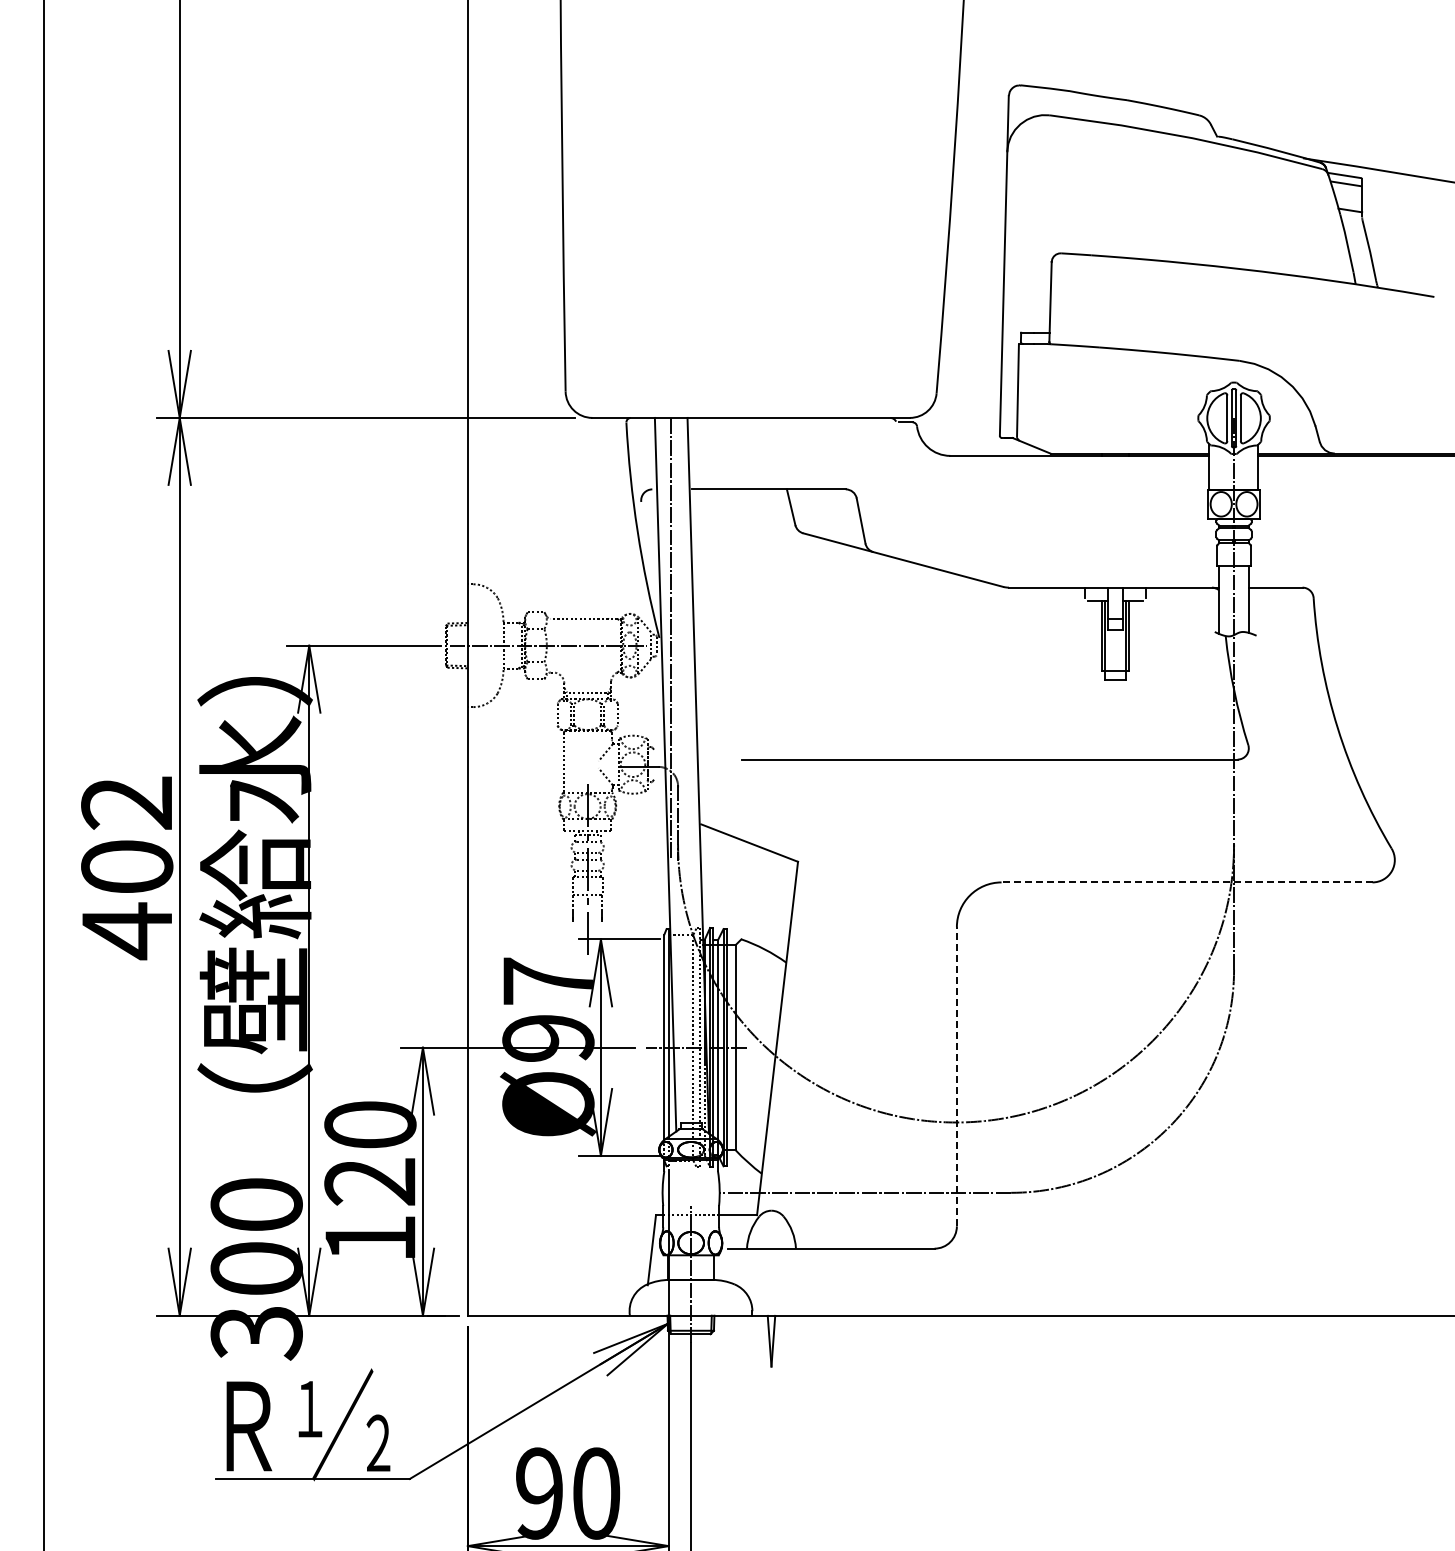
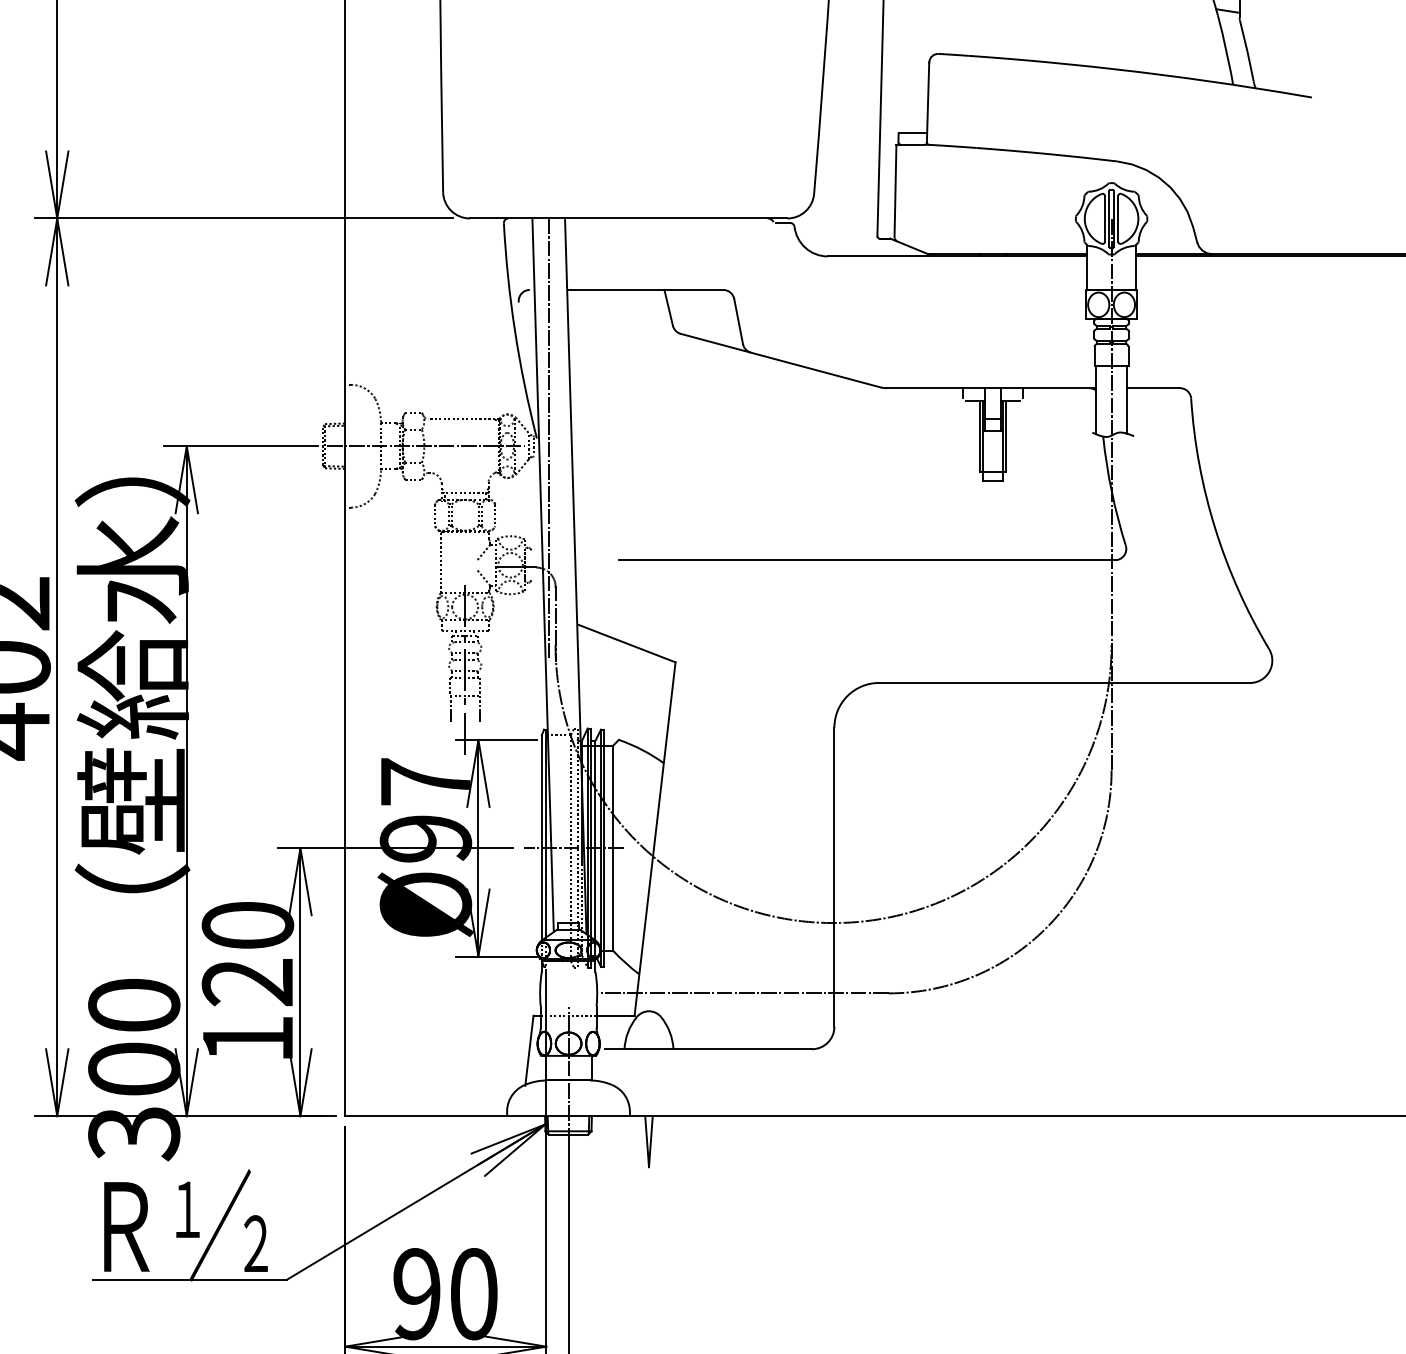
line: (1186, 882) -> (1064, 683), dashed -> solid
line: (956, 1076) -> (834, 877), dashed -> solid

